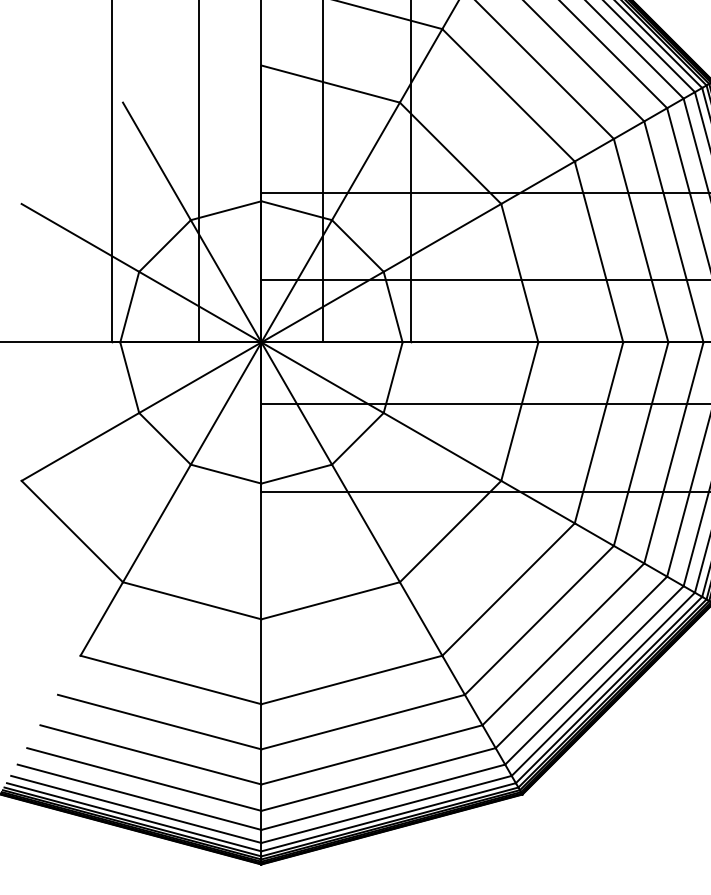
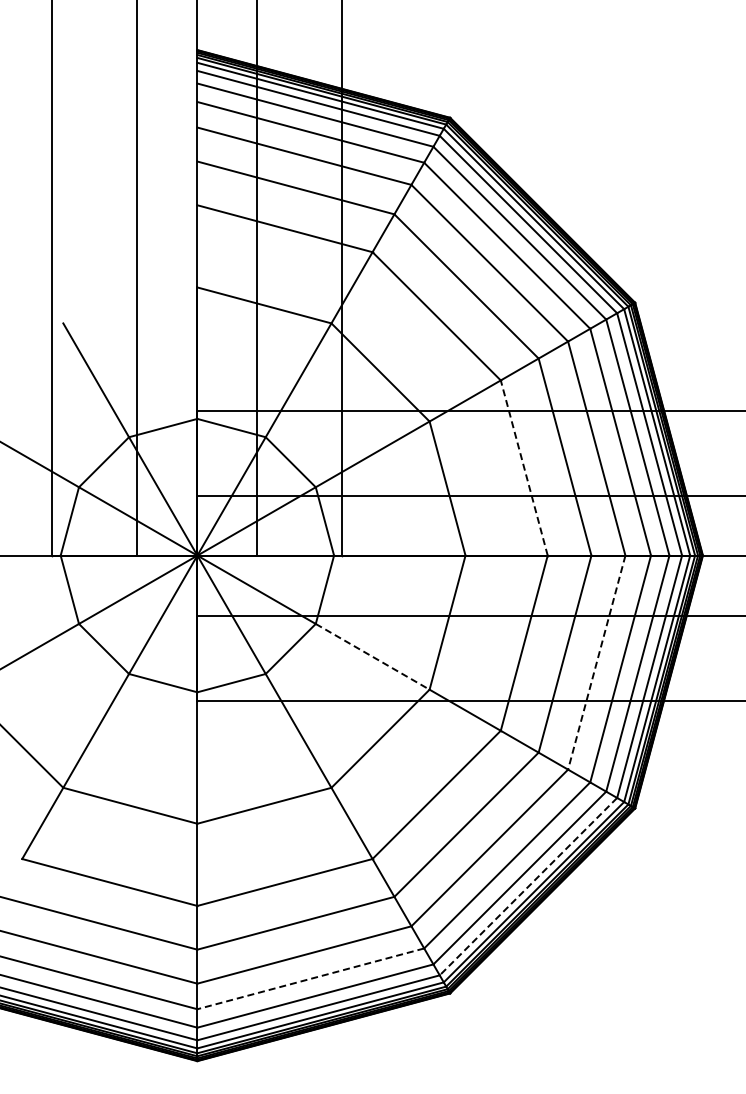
line: (599, 252) -> (524, 468), solid -> dashed
line: (442, 446) -> (372, 656), solid -> dashed
line: (673, 452) -> (596, 662), solid -> dashed
line: (603, 685) -> (528, 887), solid -> dashed
line: (378, 779) -> (310, 978), solid -> dashed

